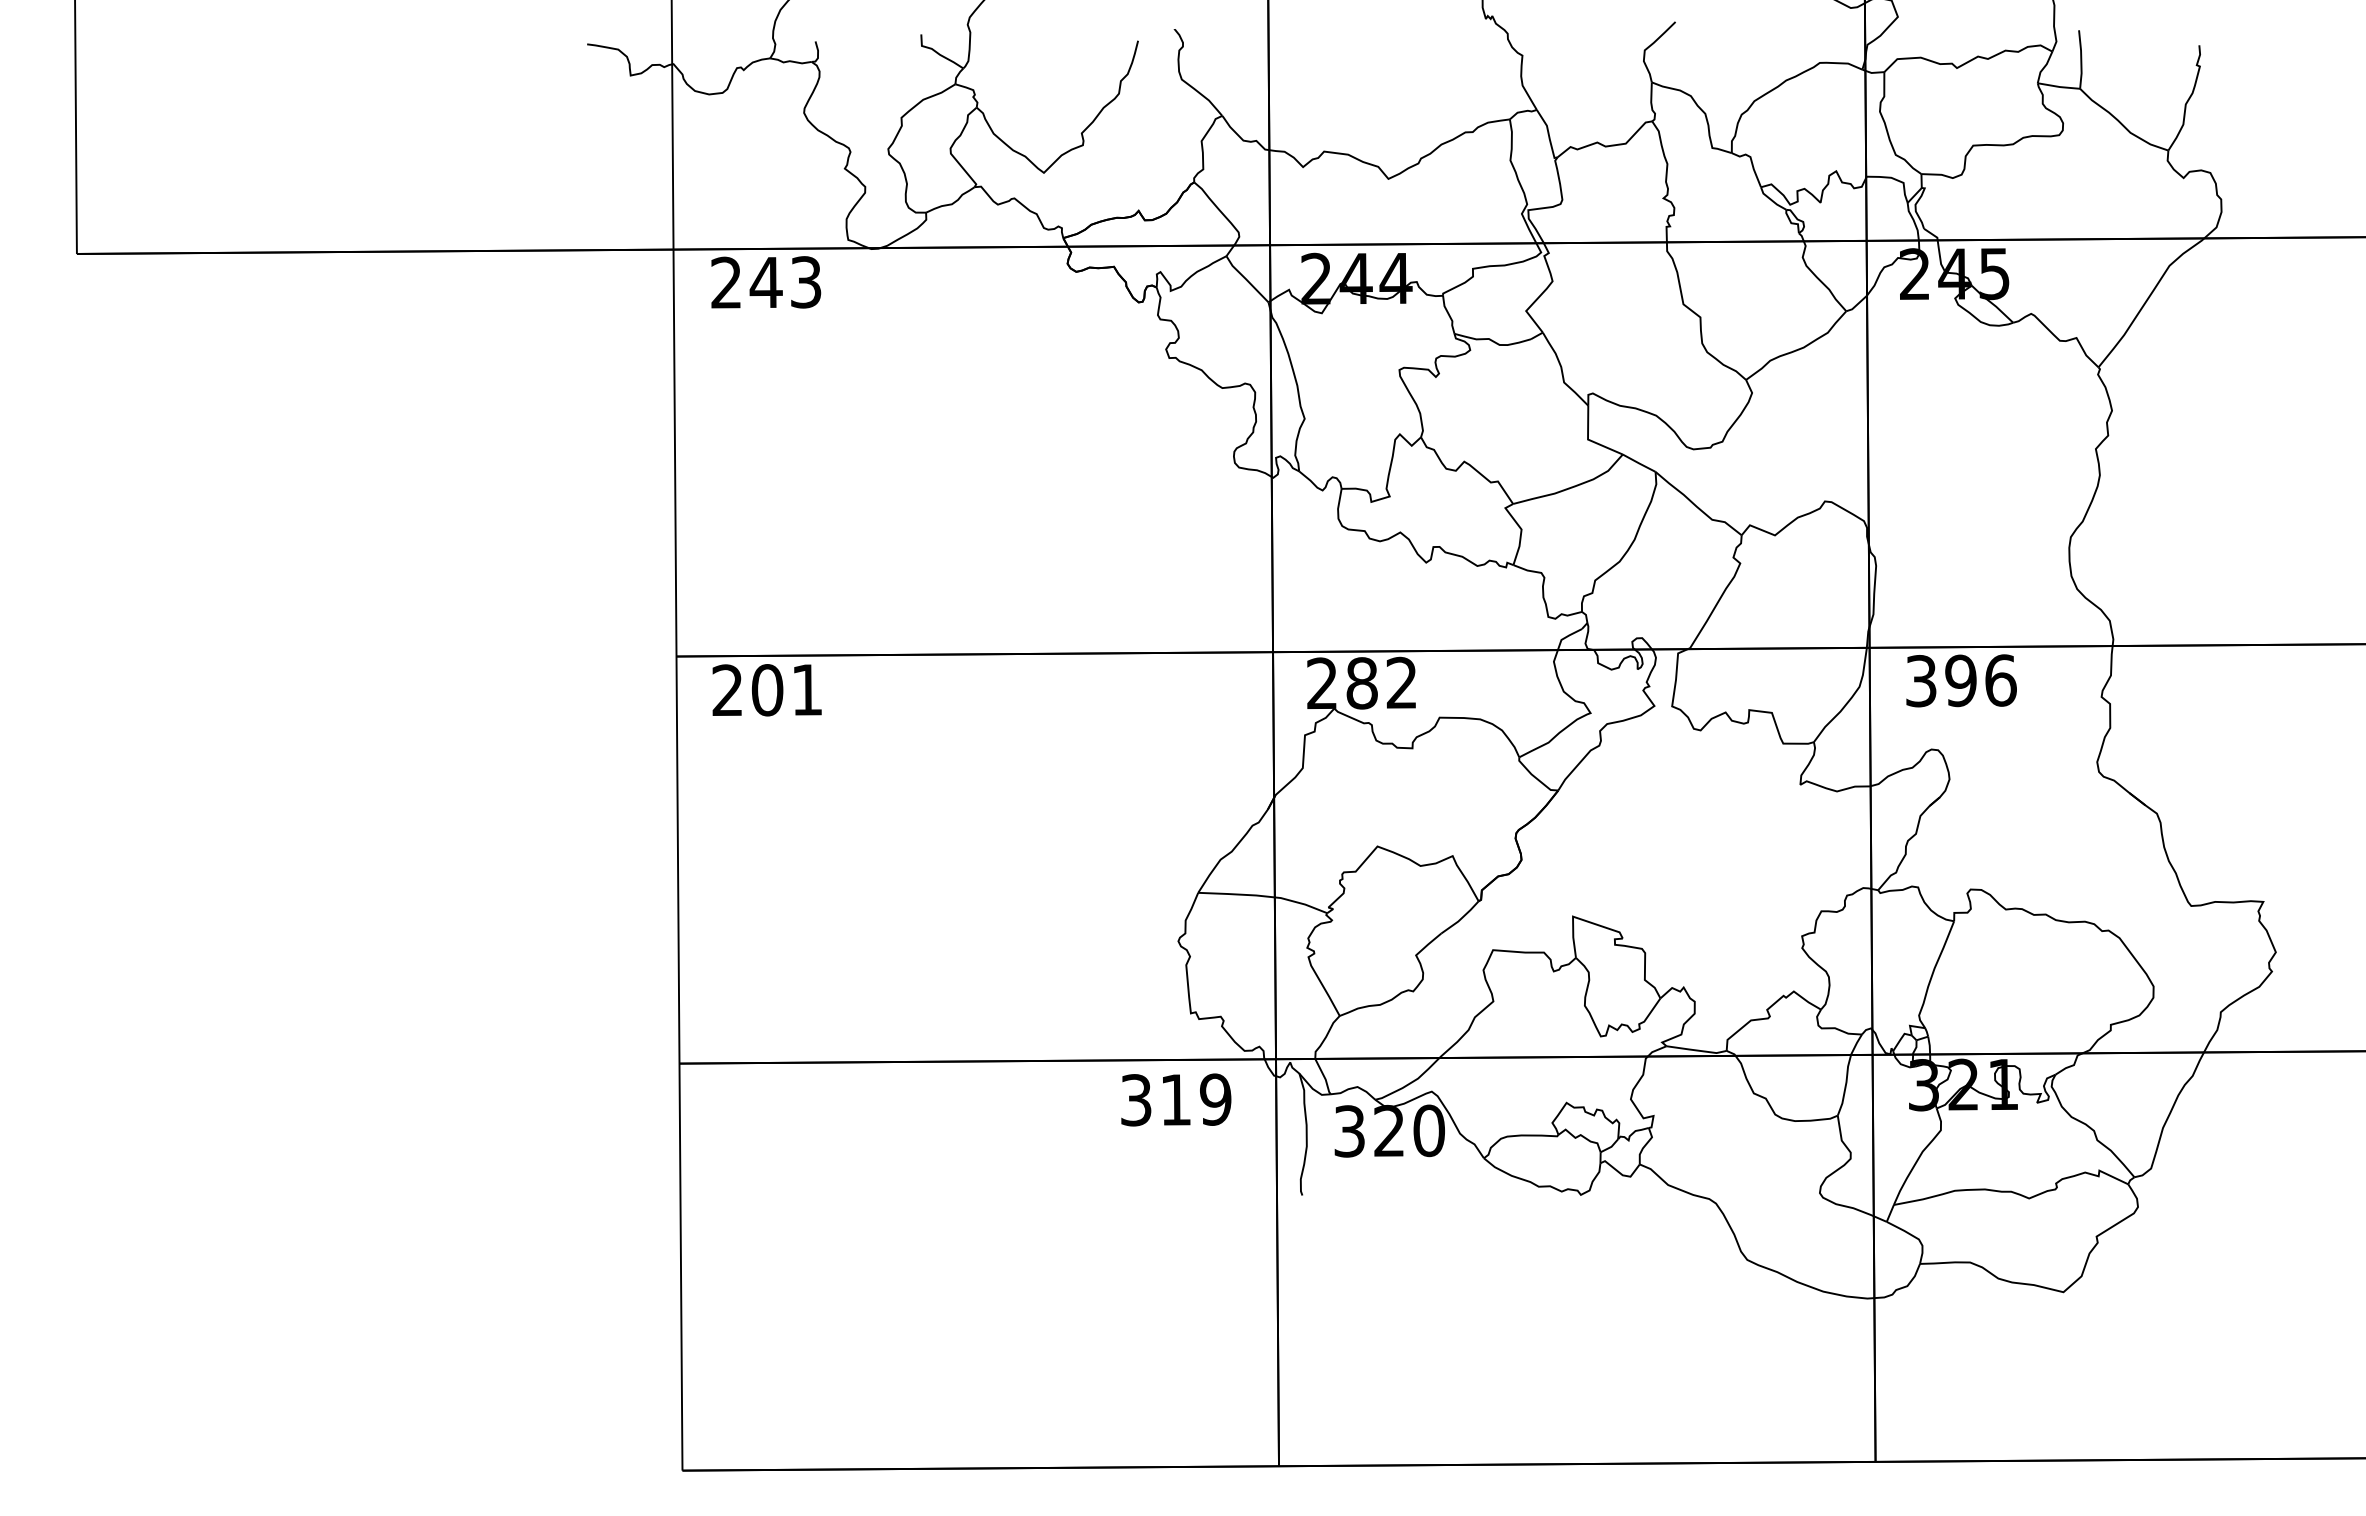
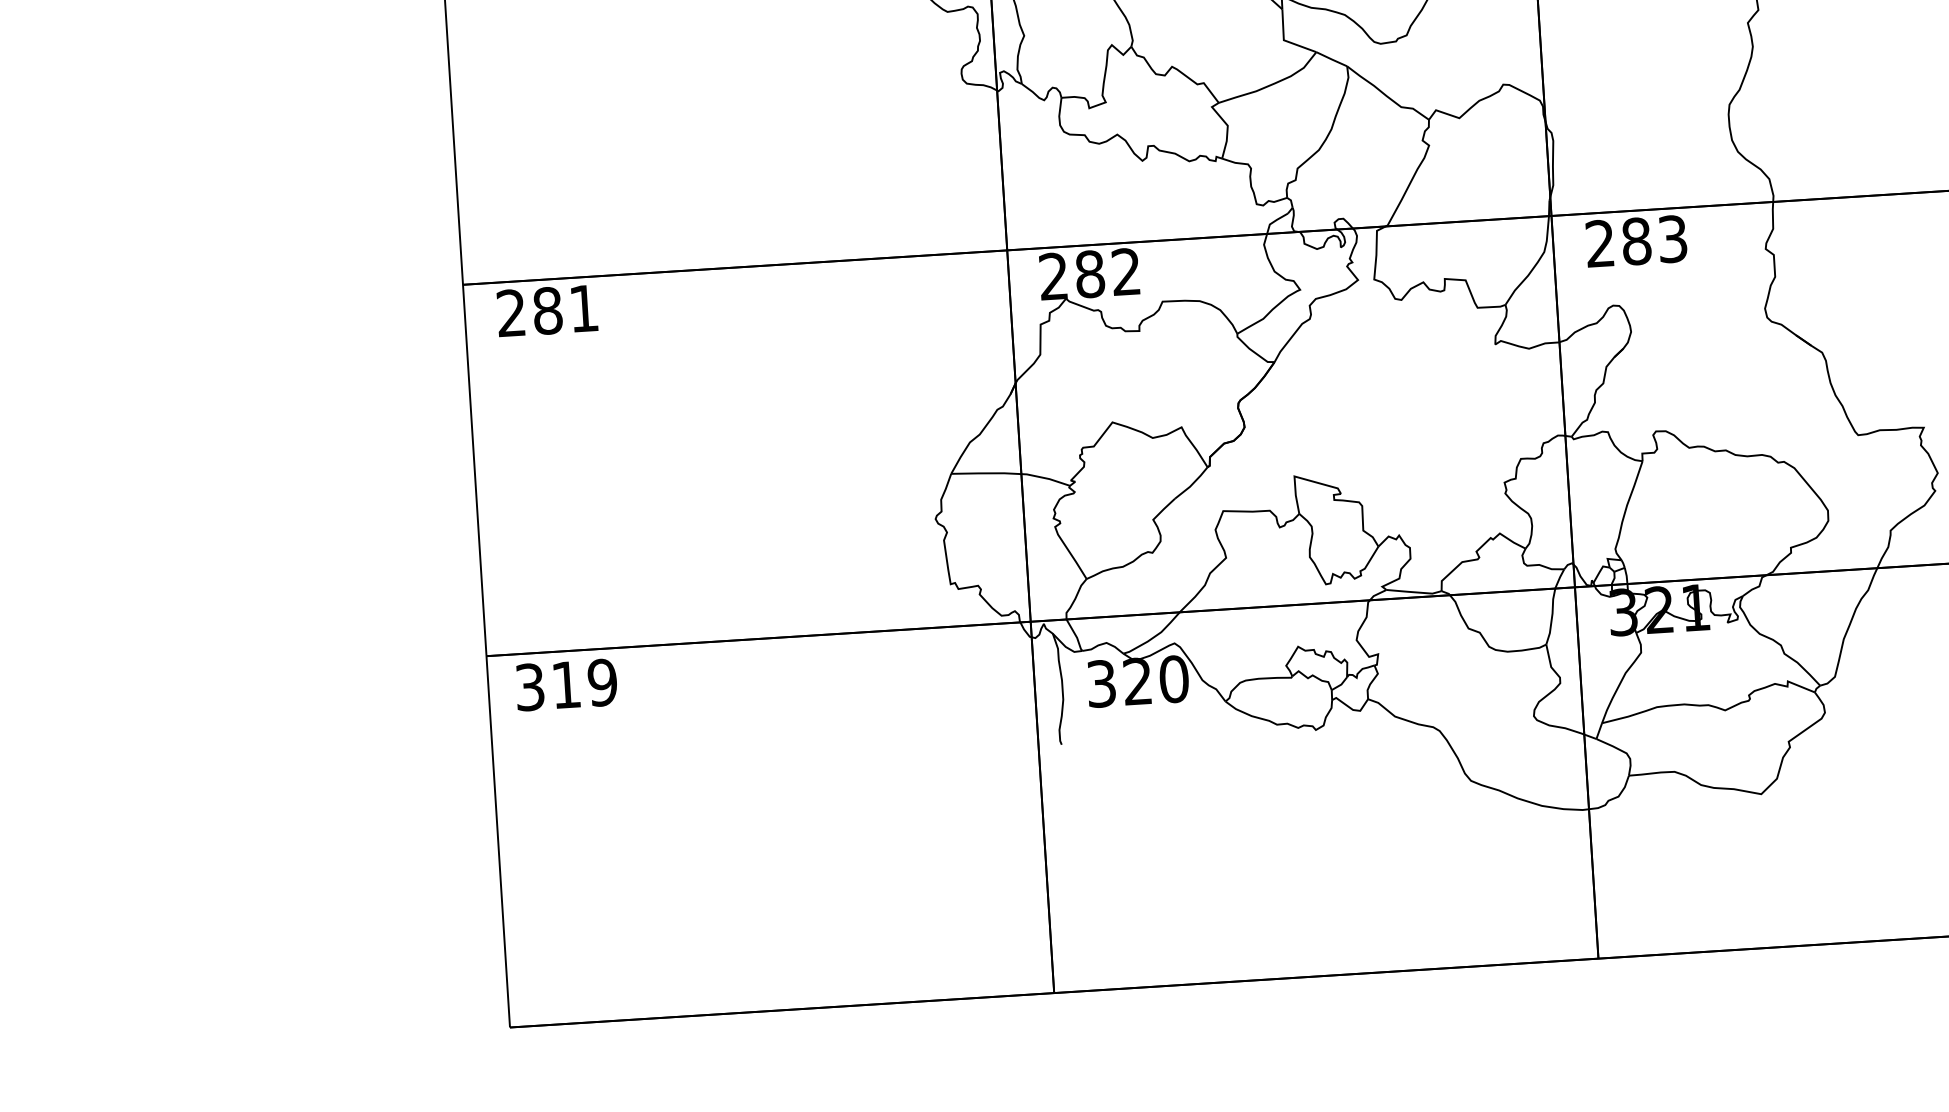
text: (1961, 680) -> (1637, 241), 396 -> 283
text: (767, 690) -> (547, 311), 201 -> 281
text: (1176, 1099) -> (566, 684), moved

